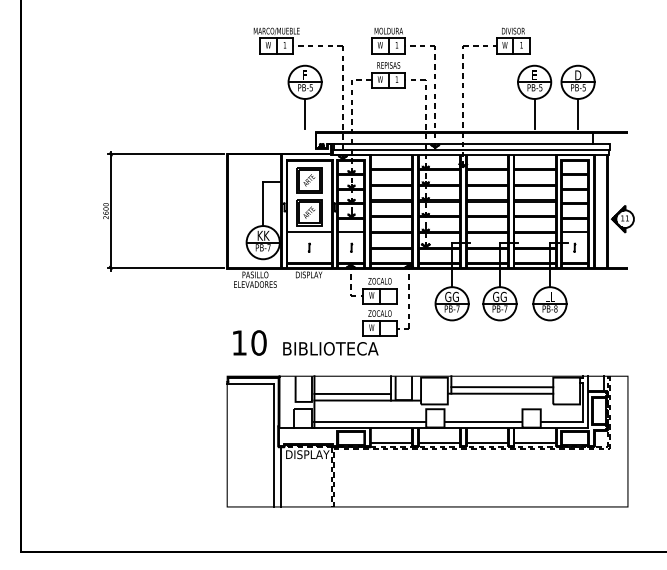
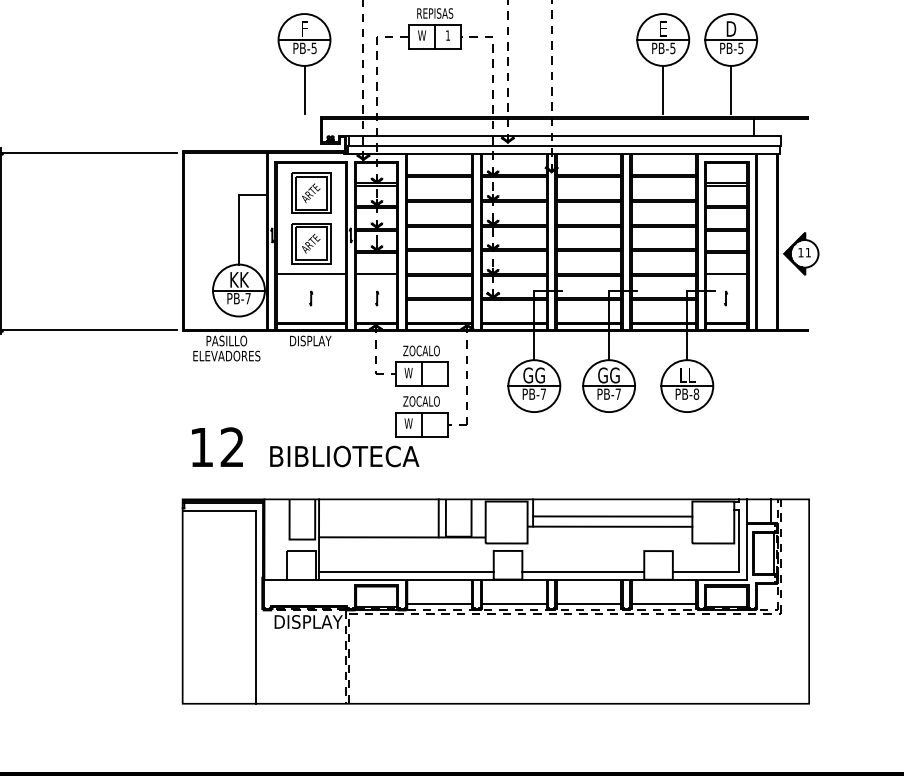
text: (258, 342) -> (231, 446), 10 -> 12
line: (352, 393) -> (378, 526), removed
line: (280, 476) -> (265, 656), removed

